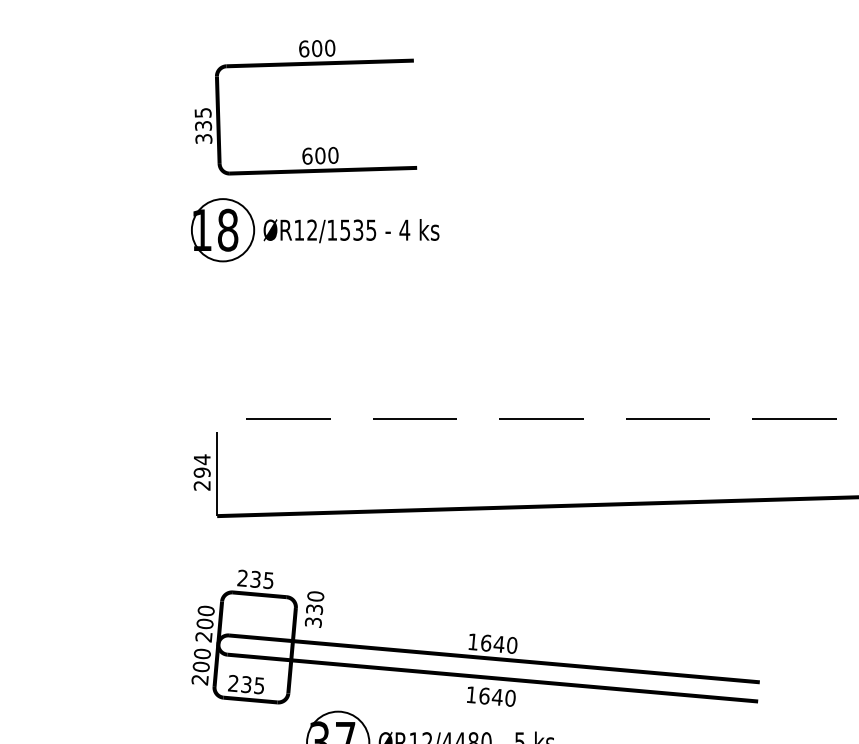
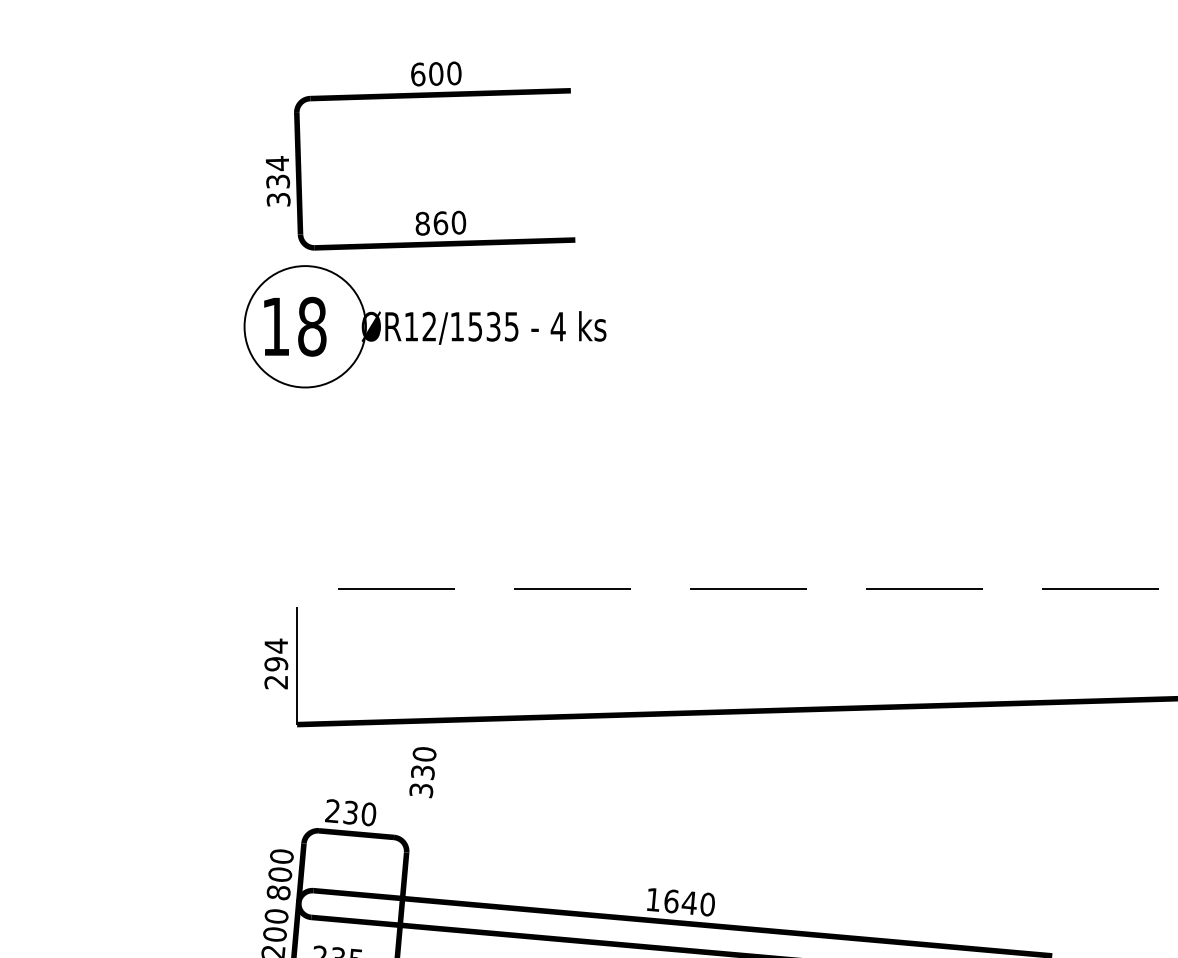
text: (202, 112) -> (276, 162), 335 -> 334
text: (313, 155) -> (431, 222), 600 -> 860
circle: (222, 230) -> (304, 327), size x1.4
text: (268, 580) -> (368, 814), 235 -> 230
text: (314, 609) -> (422, 772), moved
text: (203, 636) -> (278, 892), 200 -> 800

